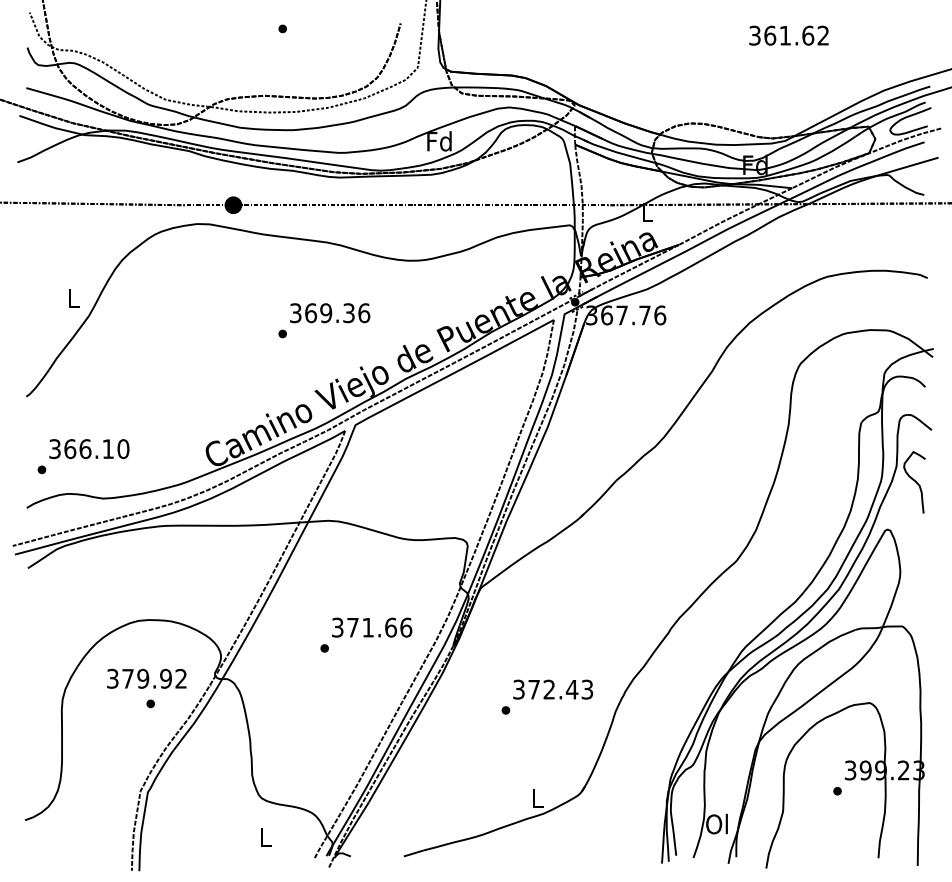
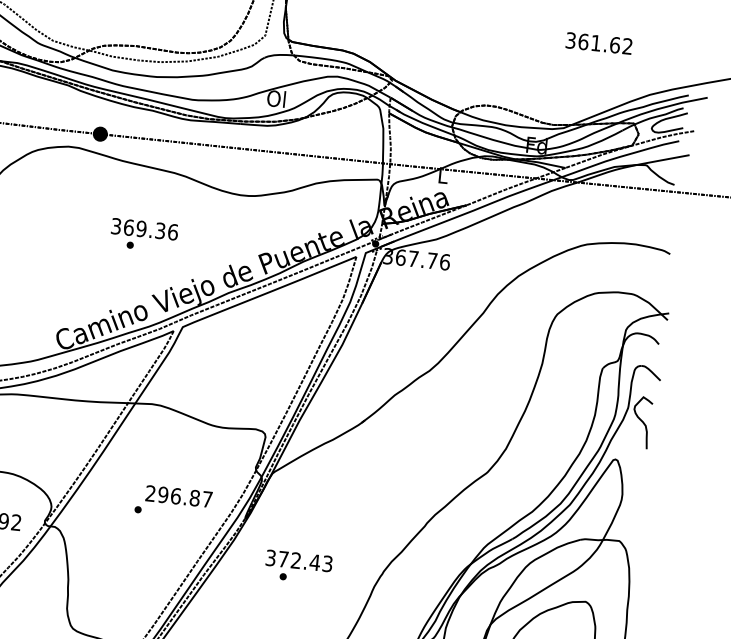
text: (788, 35) -> (598, 43), moved
text: (439, 141) -> (276, 98), Fd -> Ol
text: (330, 313) -> (145, 229), moved
text: (372, 627) -> (179, 496), 371.66 -> 296.87
text: (553, 689) -> (299, 560), moved

